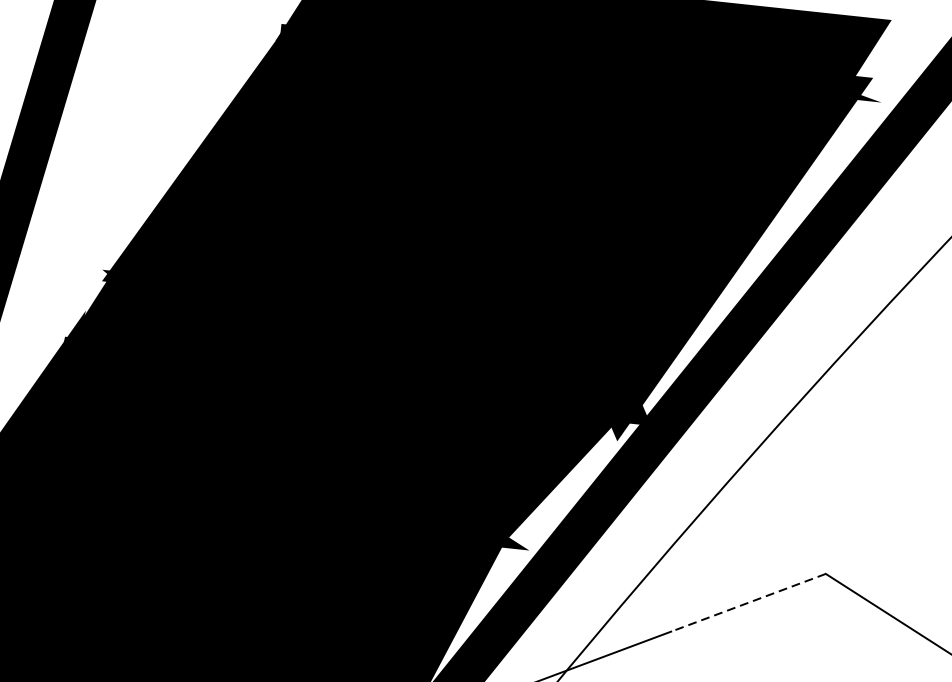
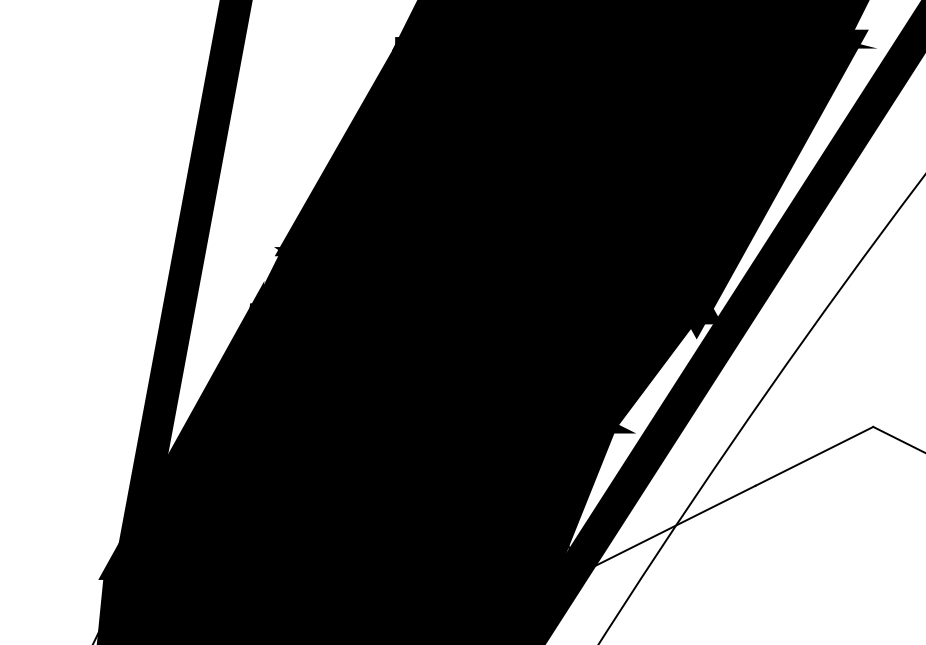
line: (748, 602) -> (814, 456), dashed -> solid

